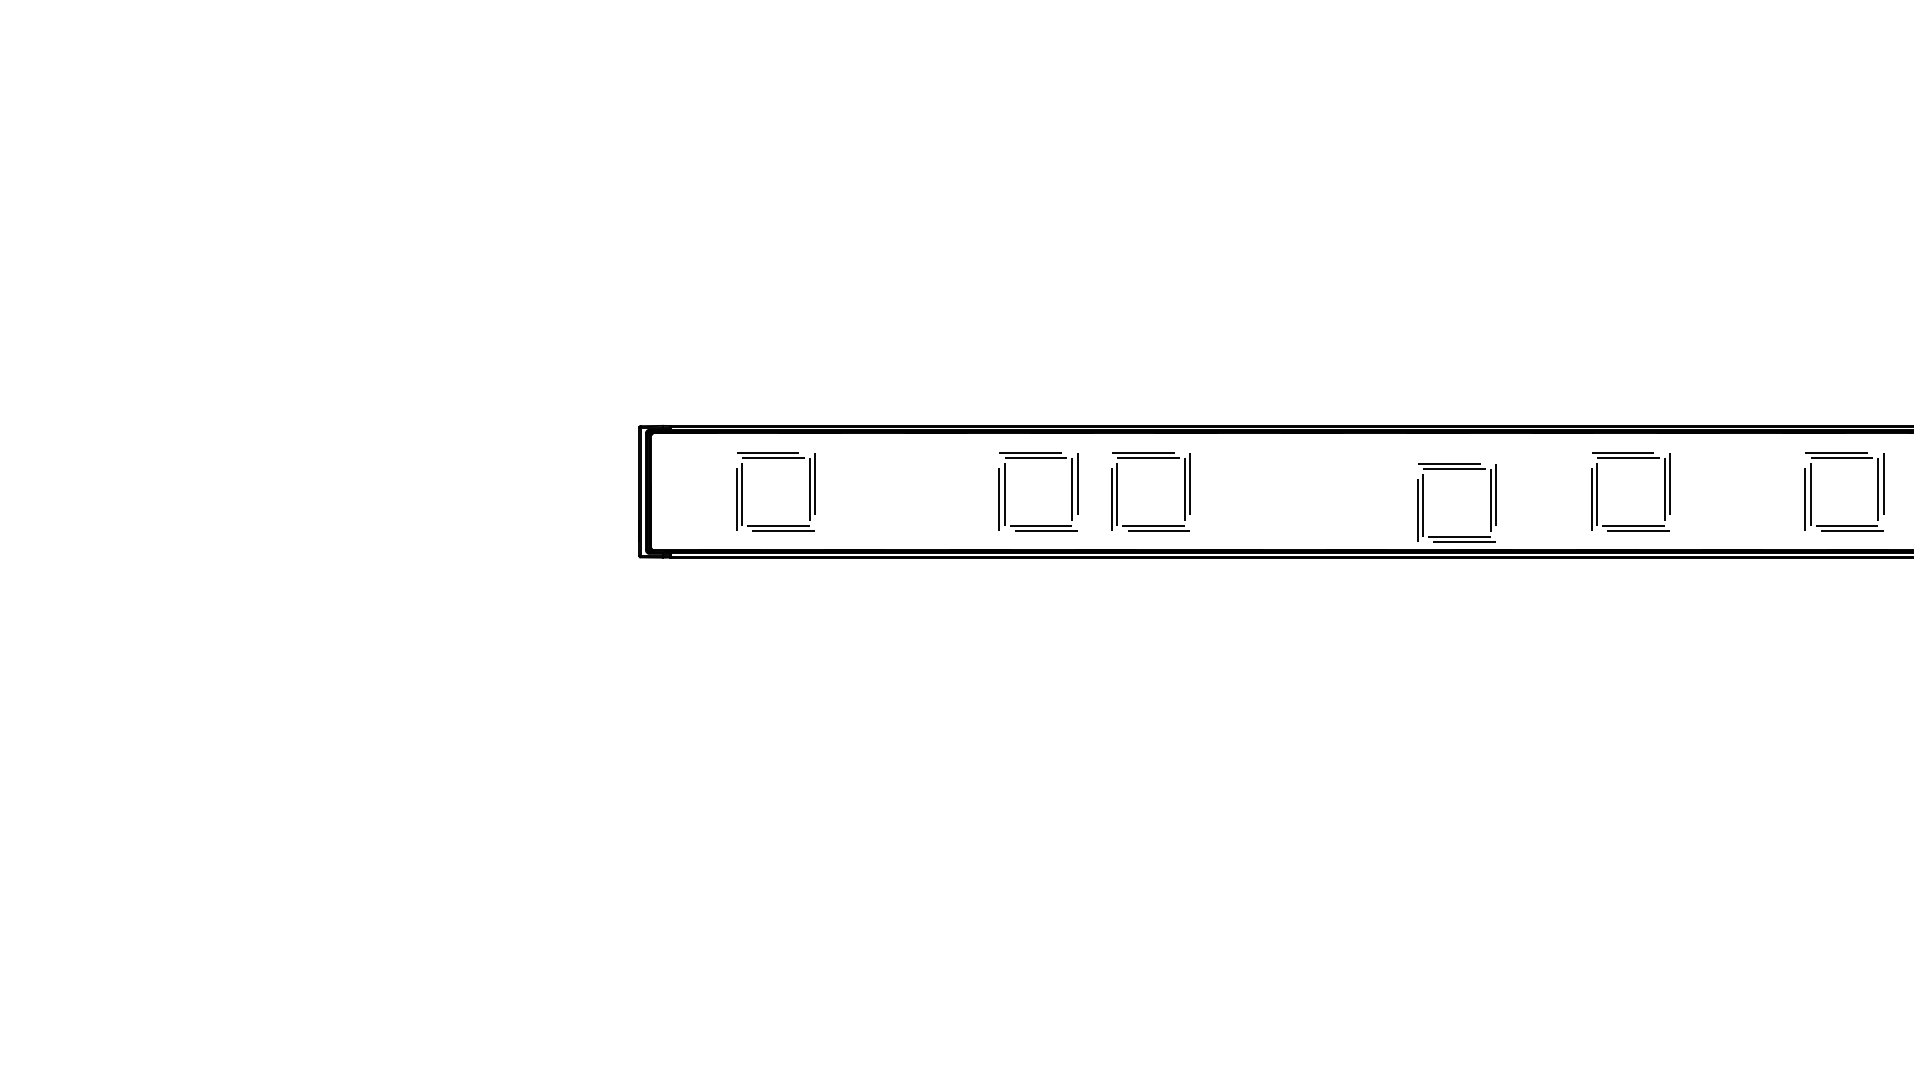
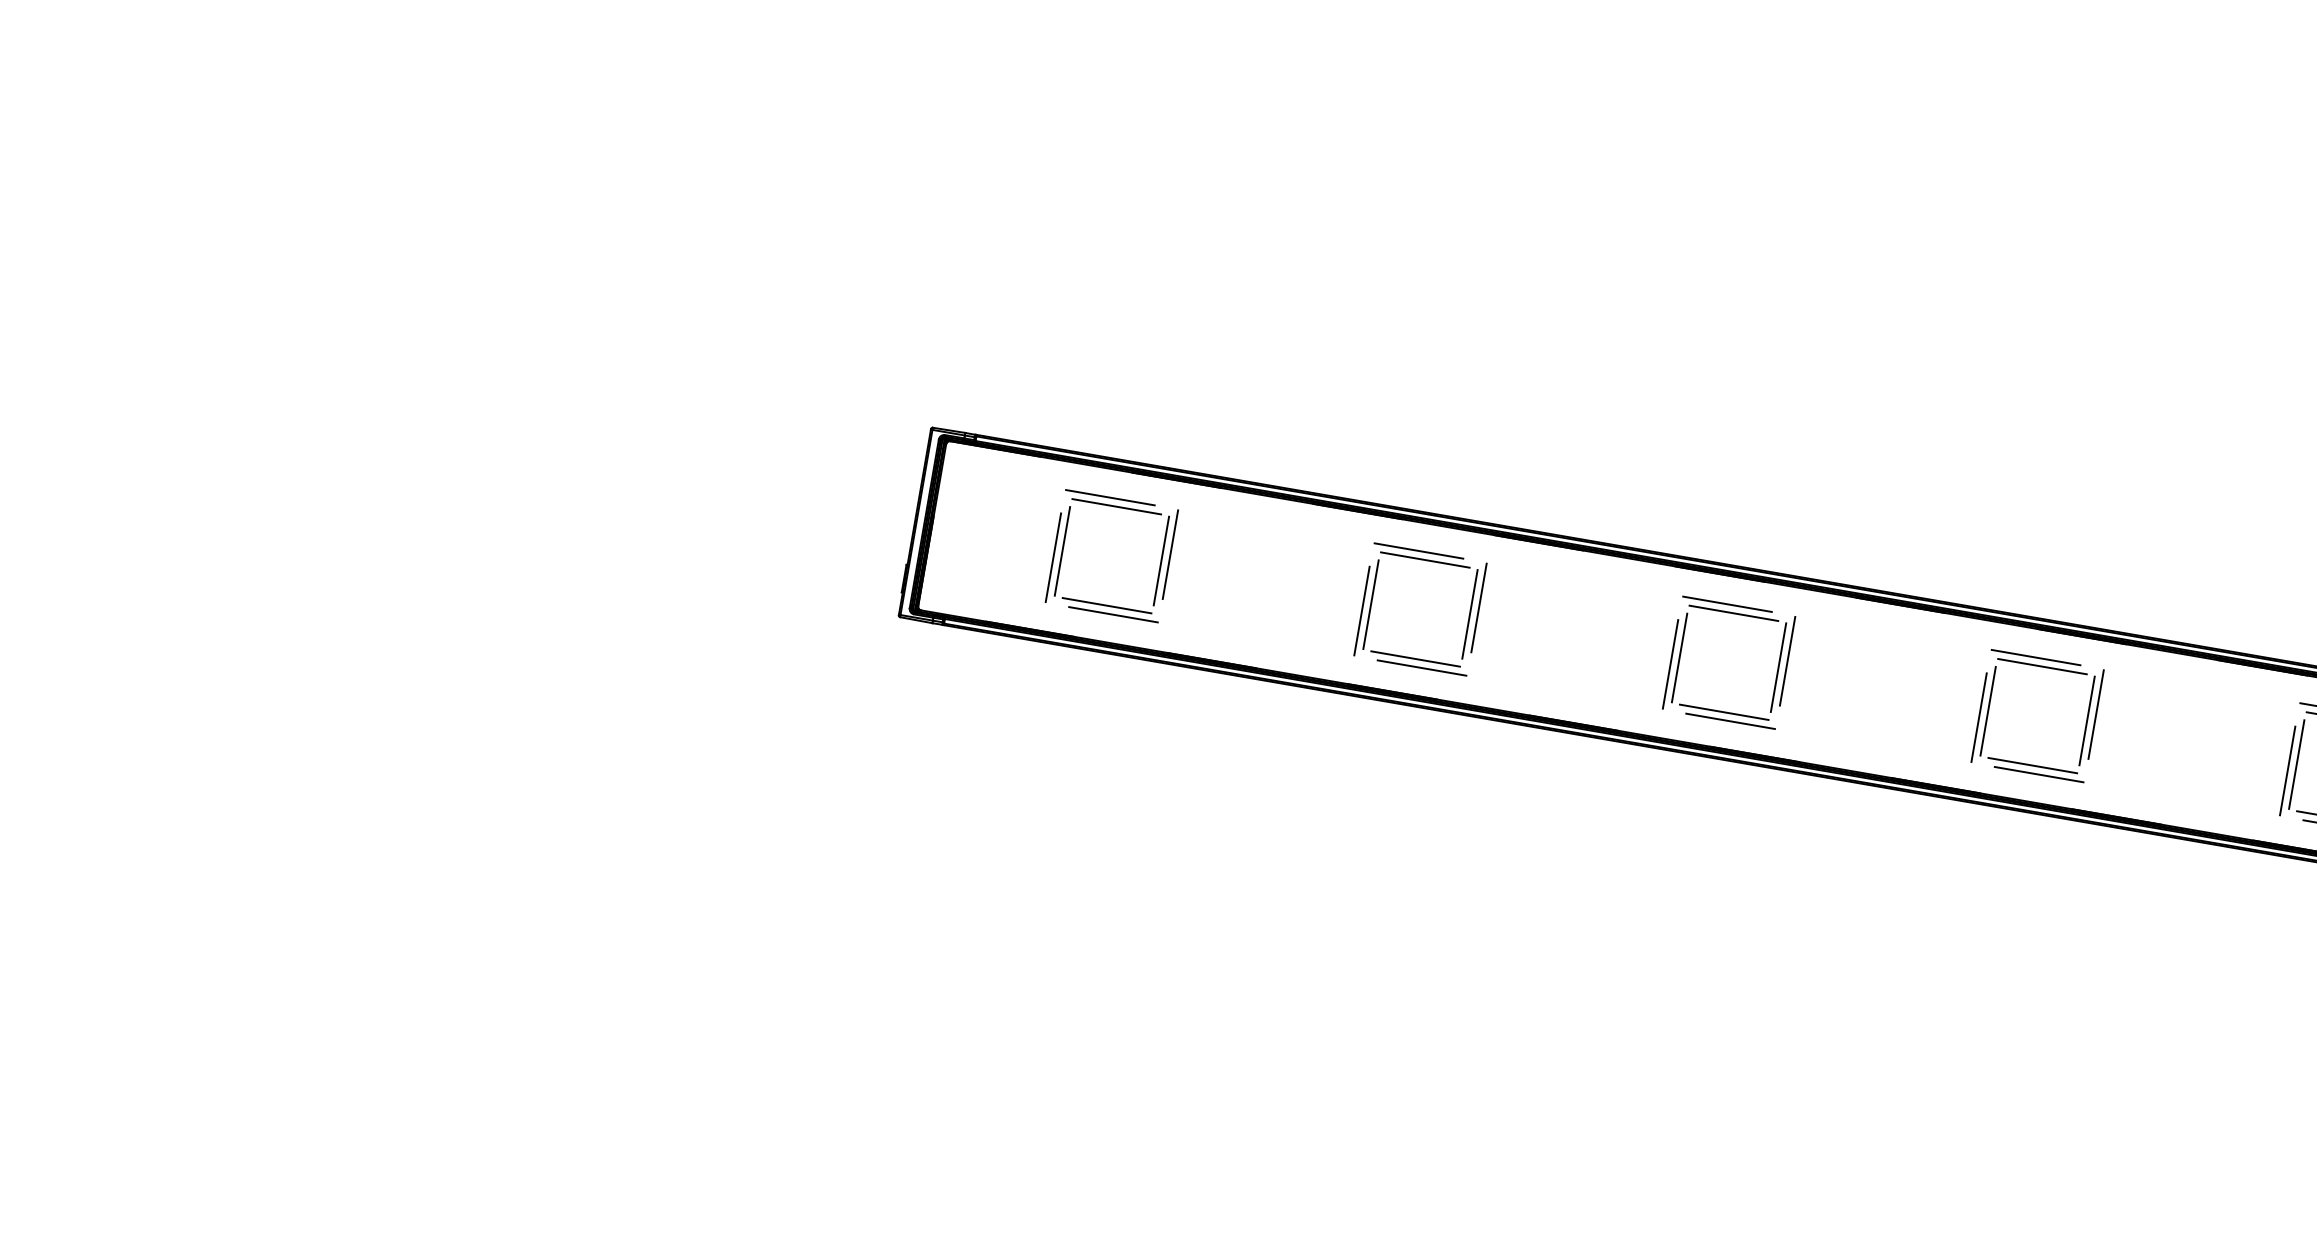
part: (1038, 458) -> (1428, 561), moved
part: (1150, 458) -> (1736, 614), moved
part: (1456, 469) -> (2045, 667), moved

